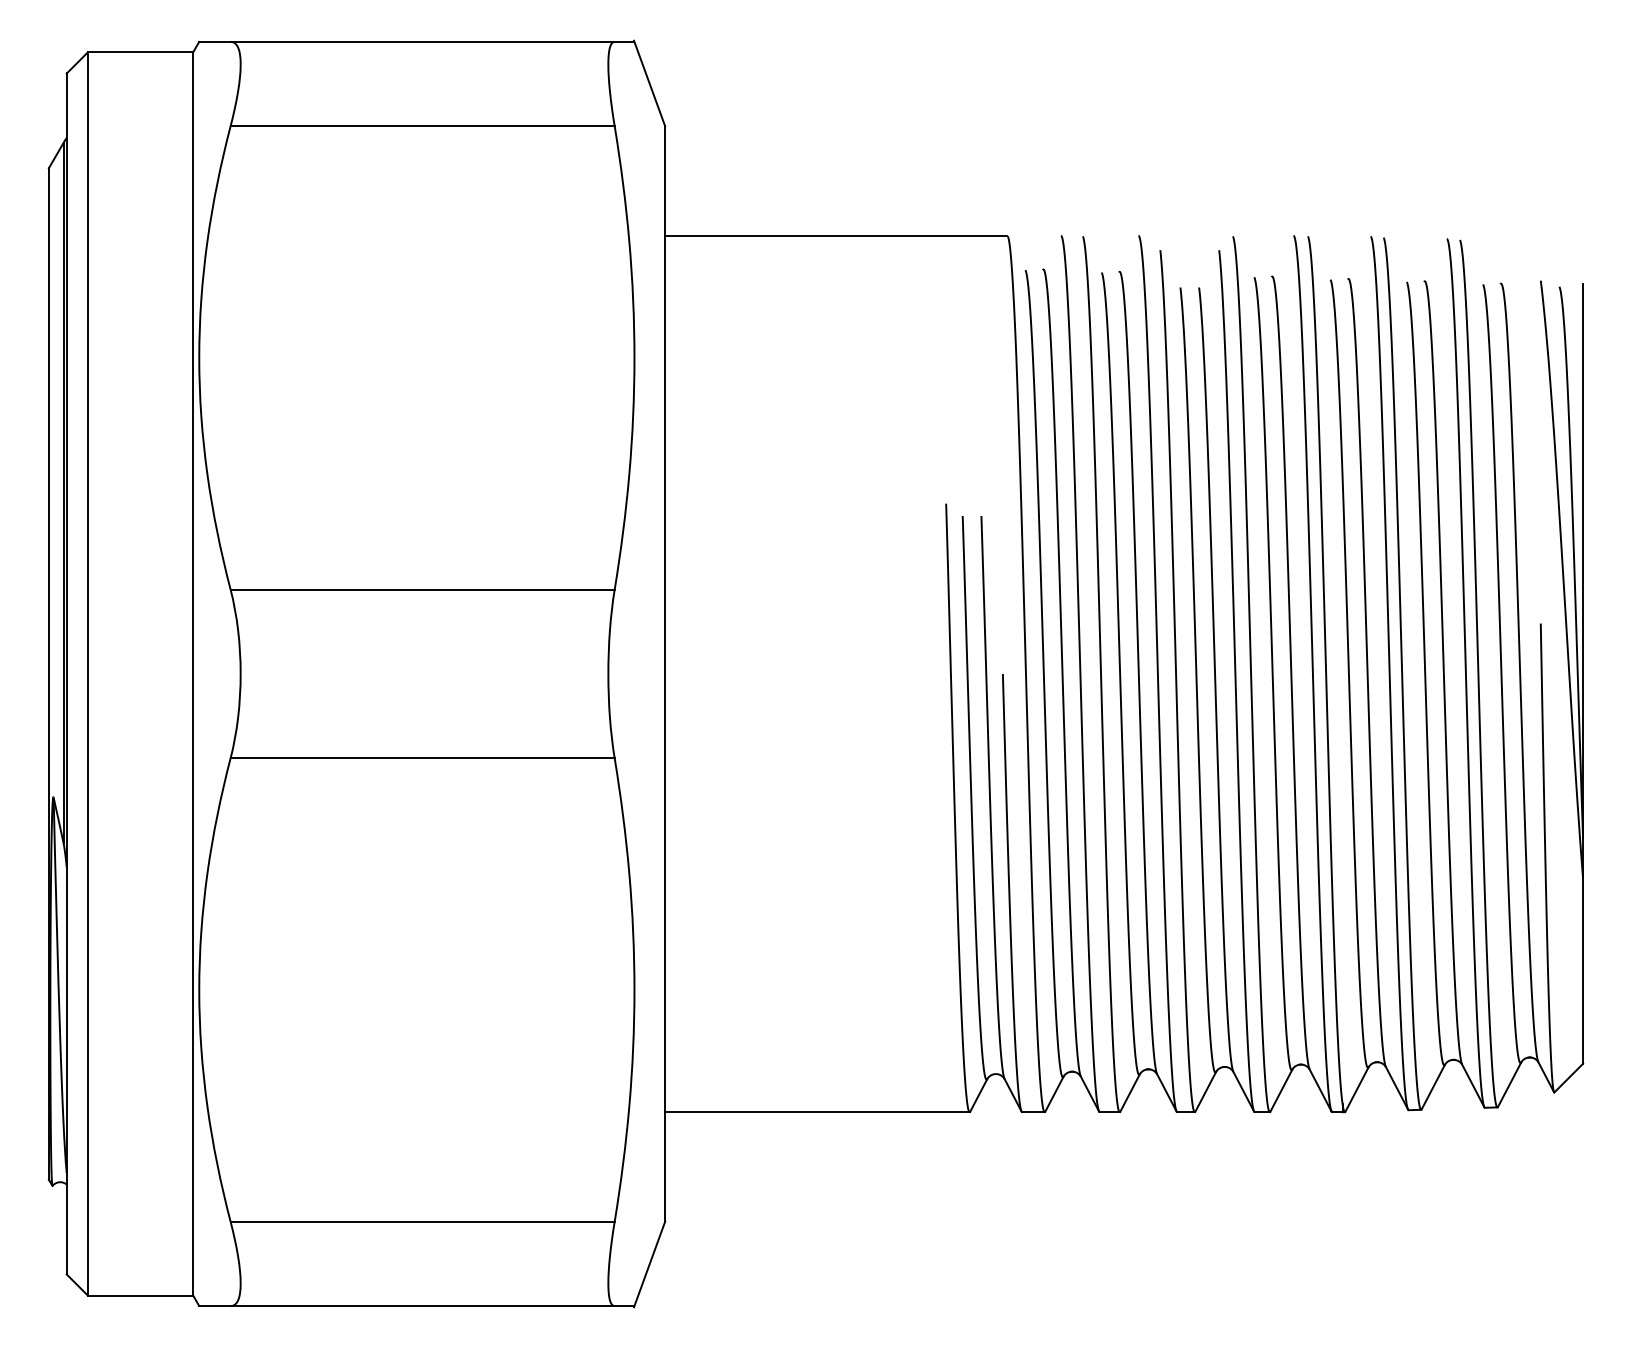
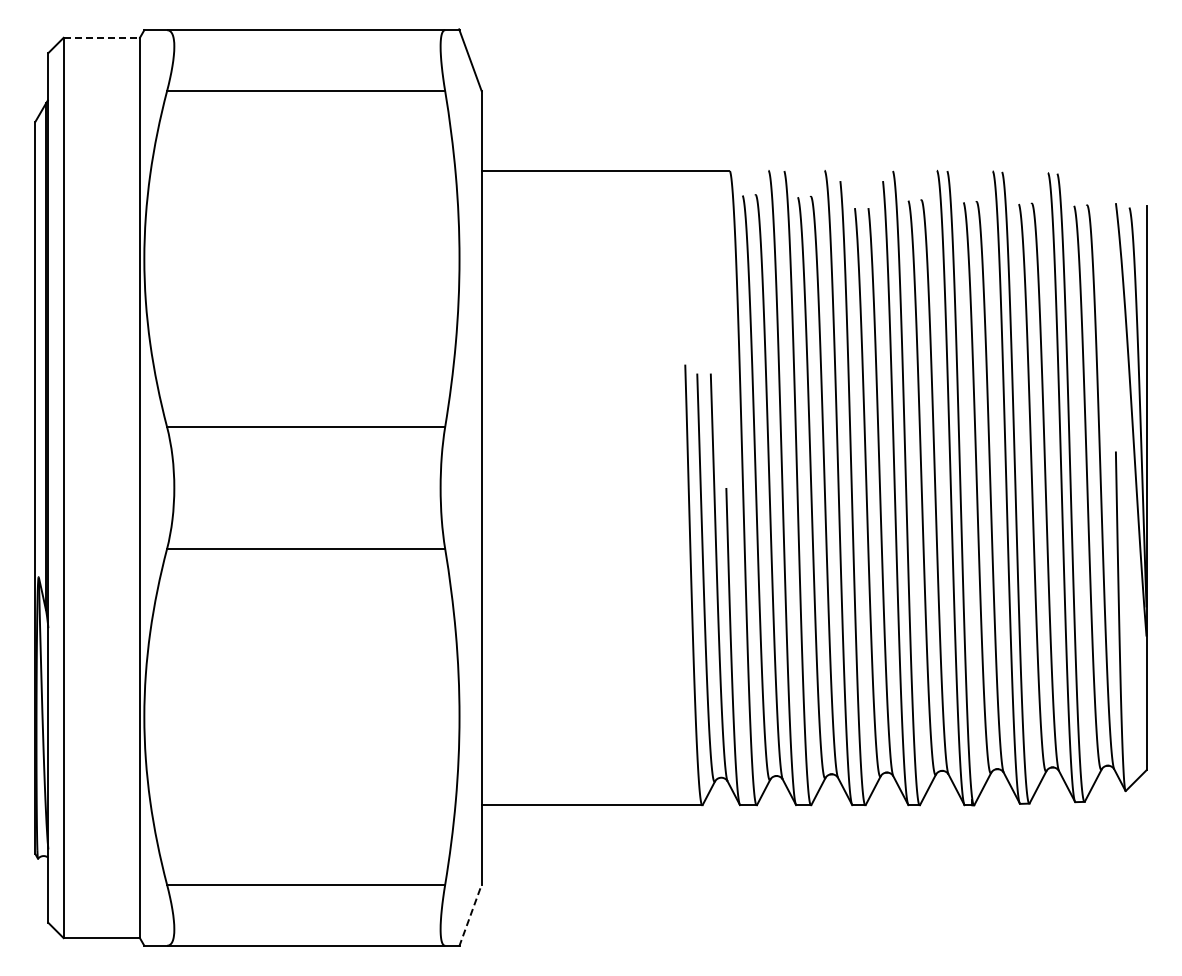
line: (141, 51) -> (102, 37), solid -> dashed
line: (649, 1264) -> (470, 915), solid -> dashed

